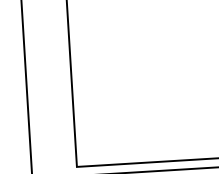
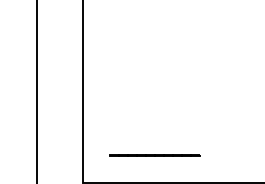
line: (146, 134) -> (154, 155), added

